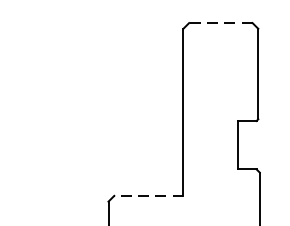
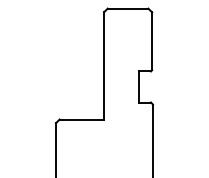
line: (219, 22) -> (127, 8), dashed -> solid
line: (148, 195) -> (81, 119), dashed -> solid

